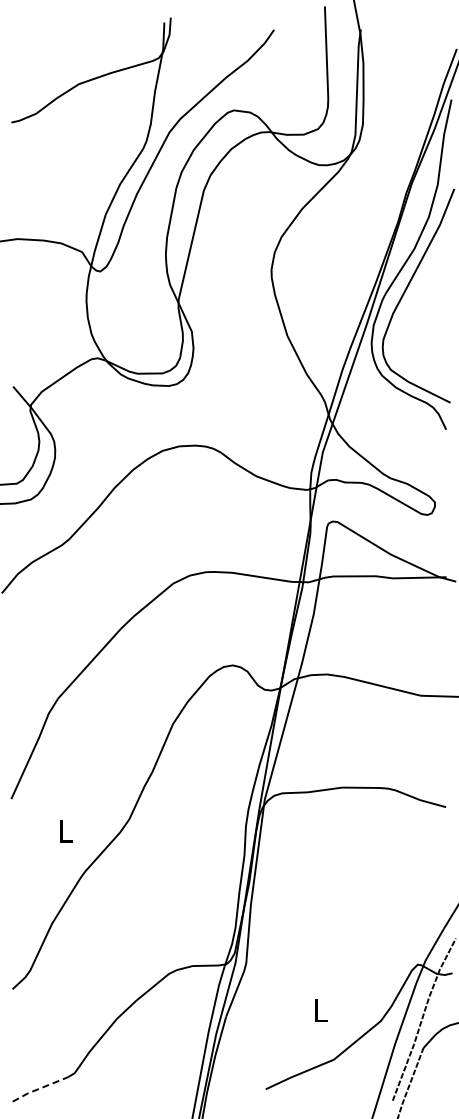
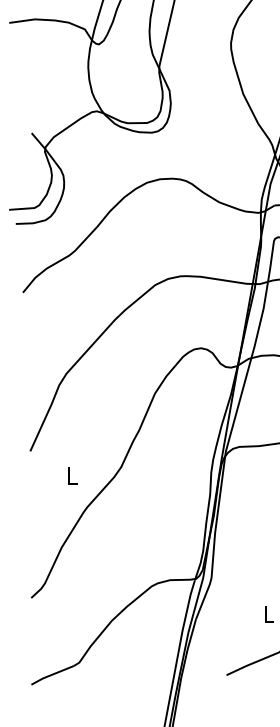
line: (39, 1088) -> (52, 674), dashed -> solid

